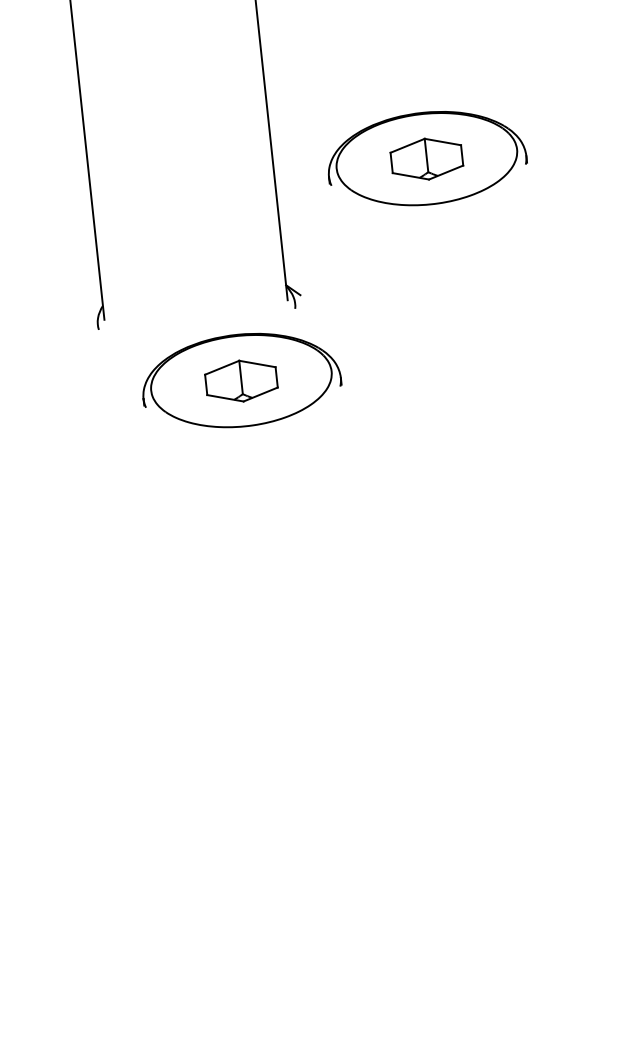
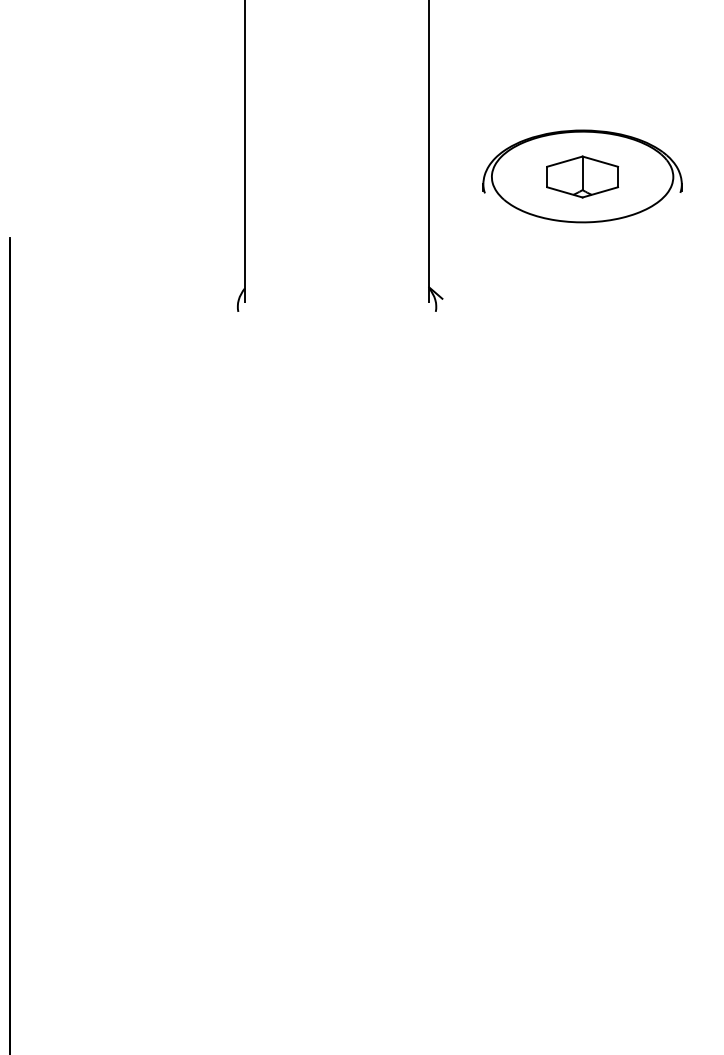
part: (241, 380) -> (374, 377), removed

